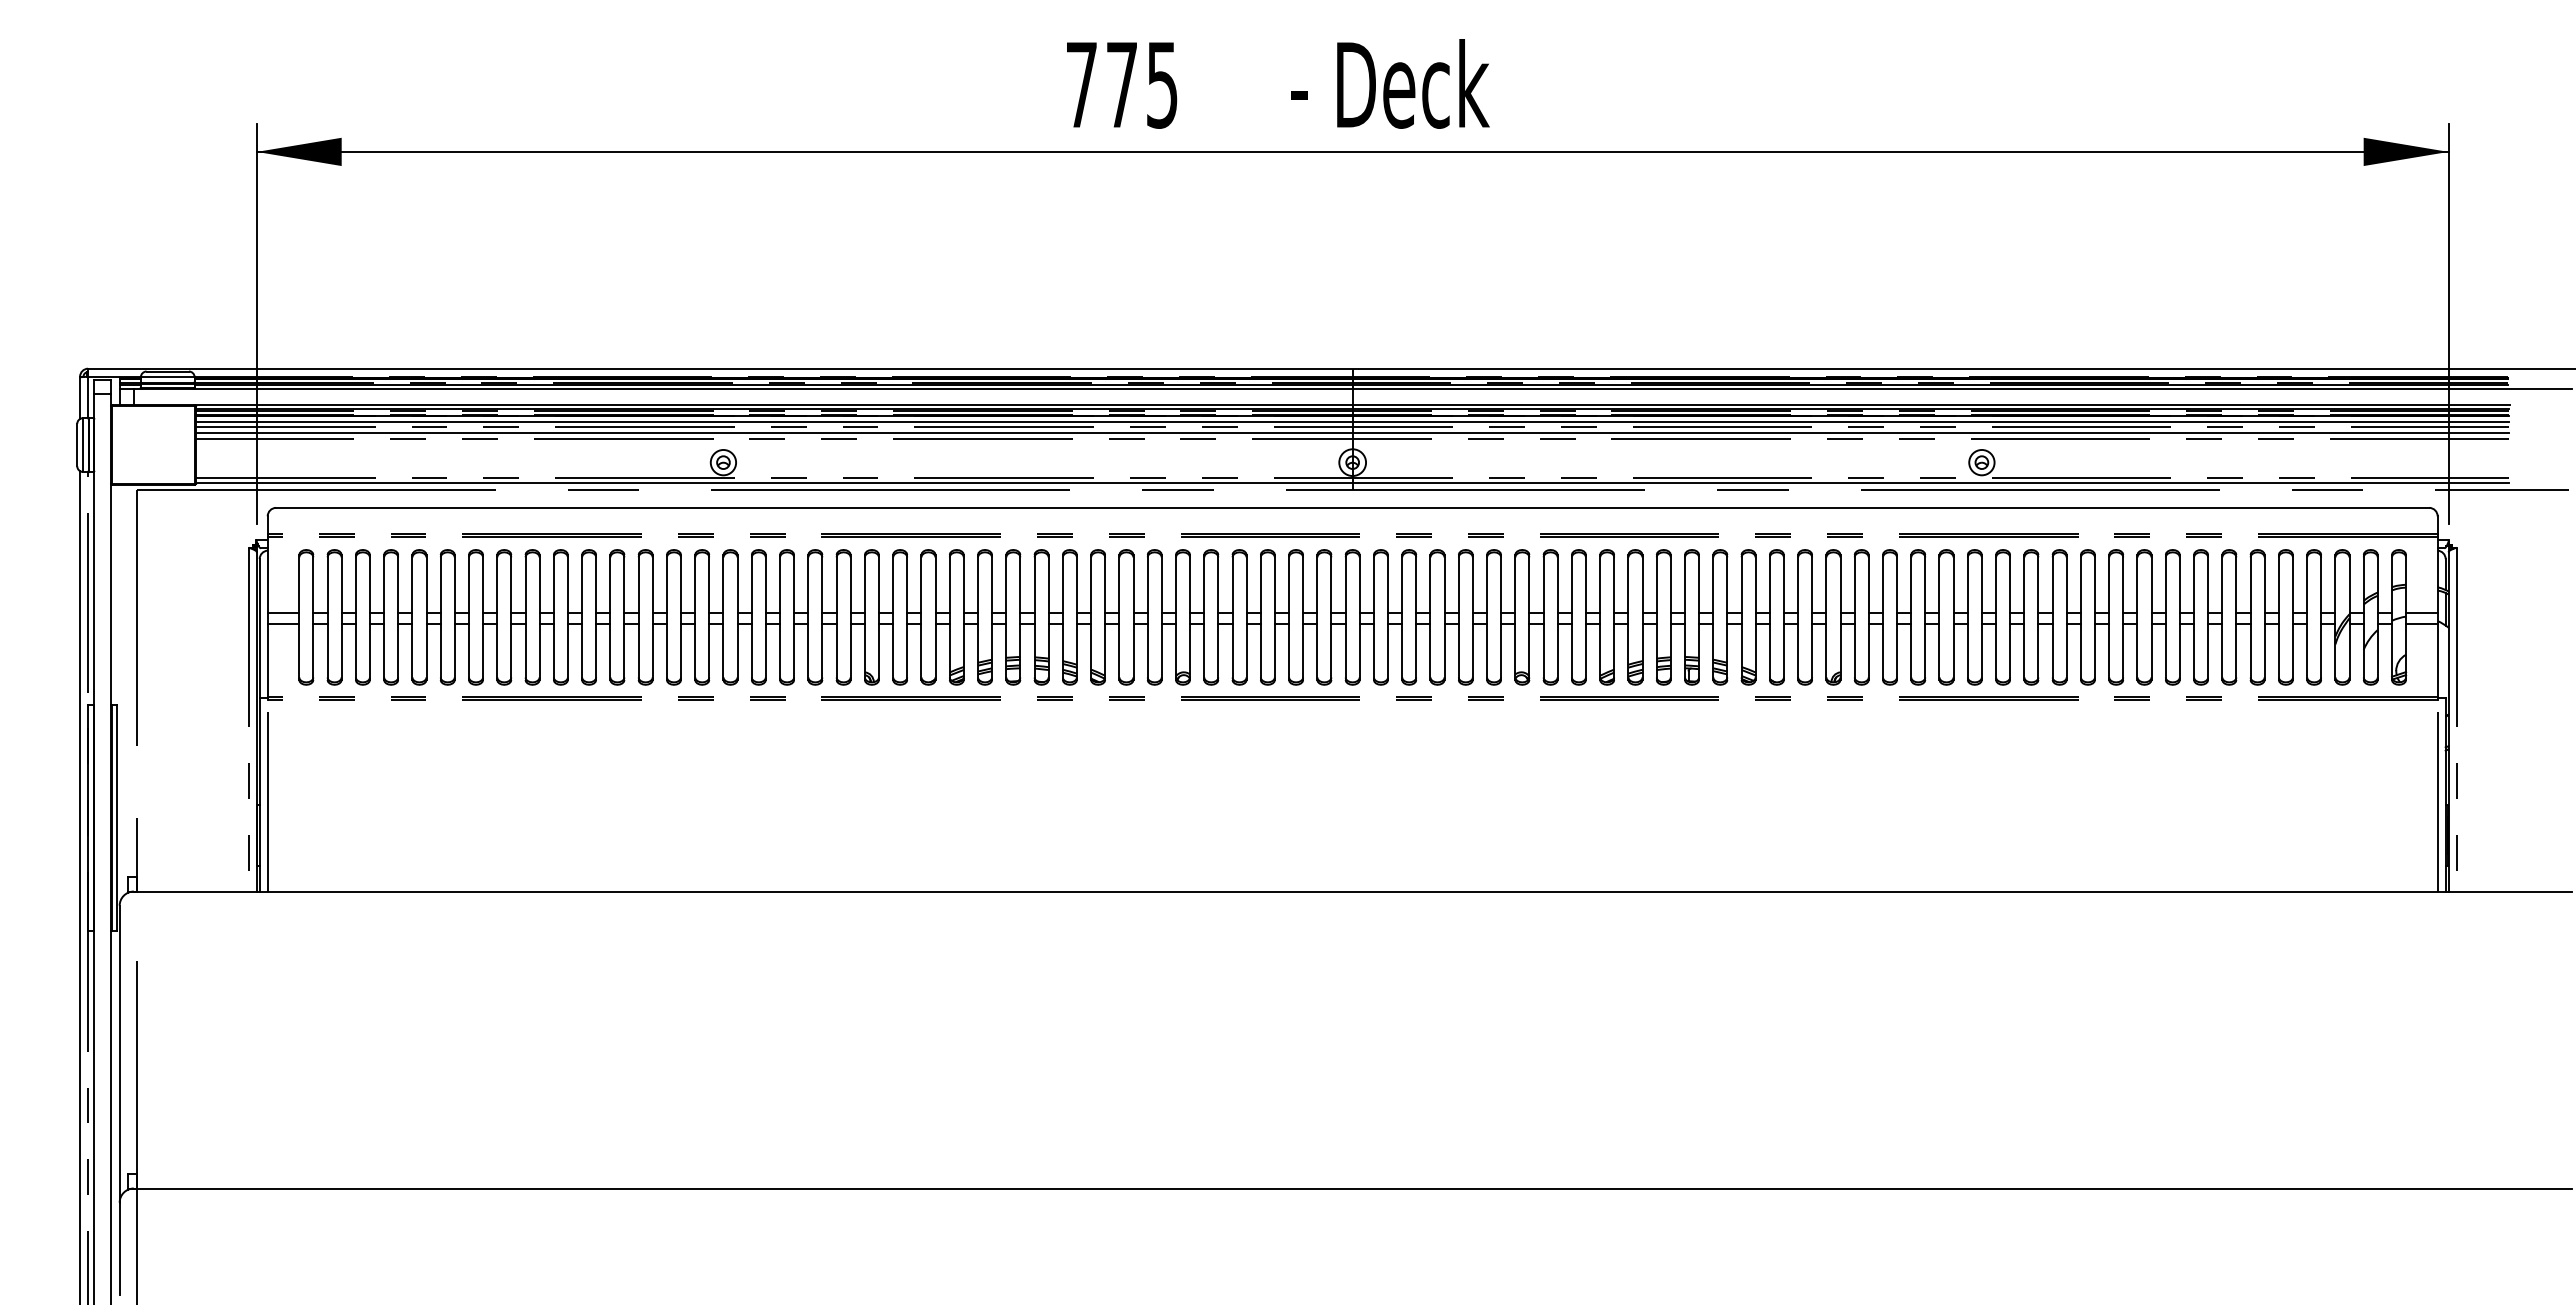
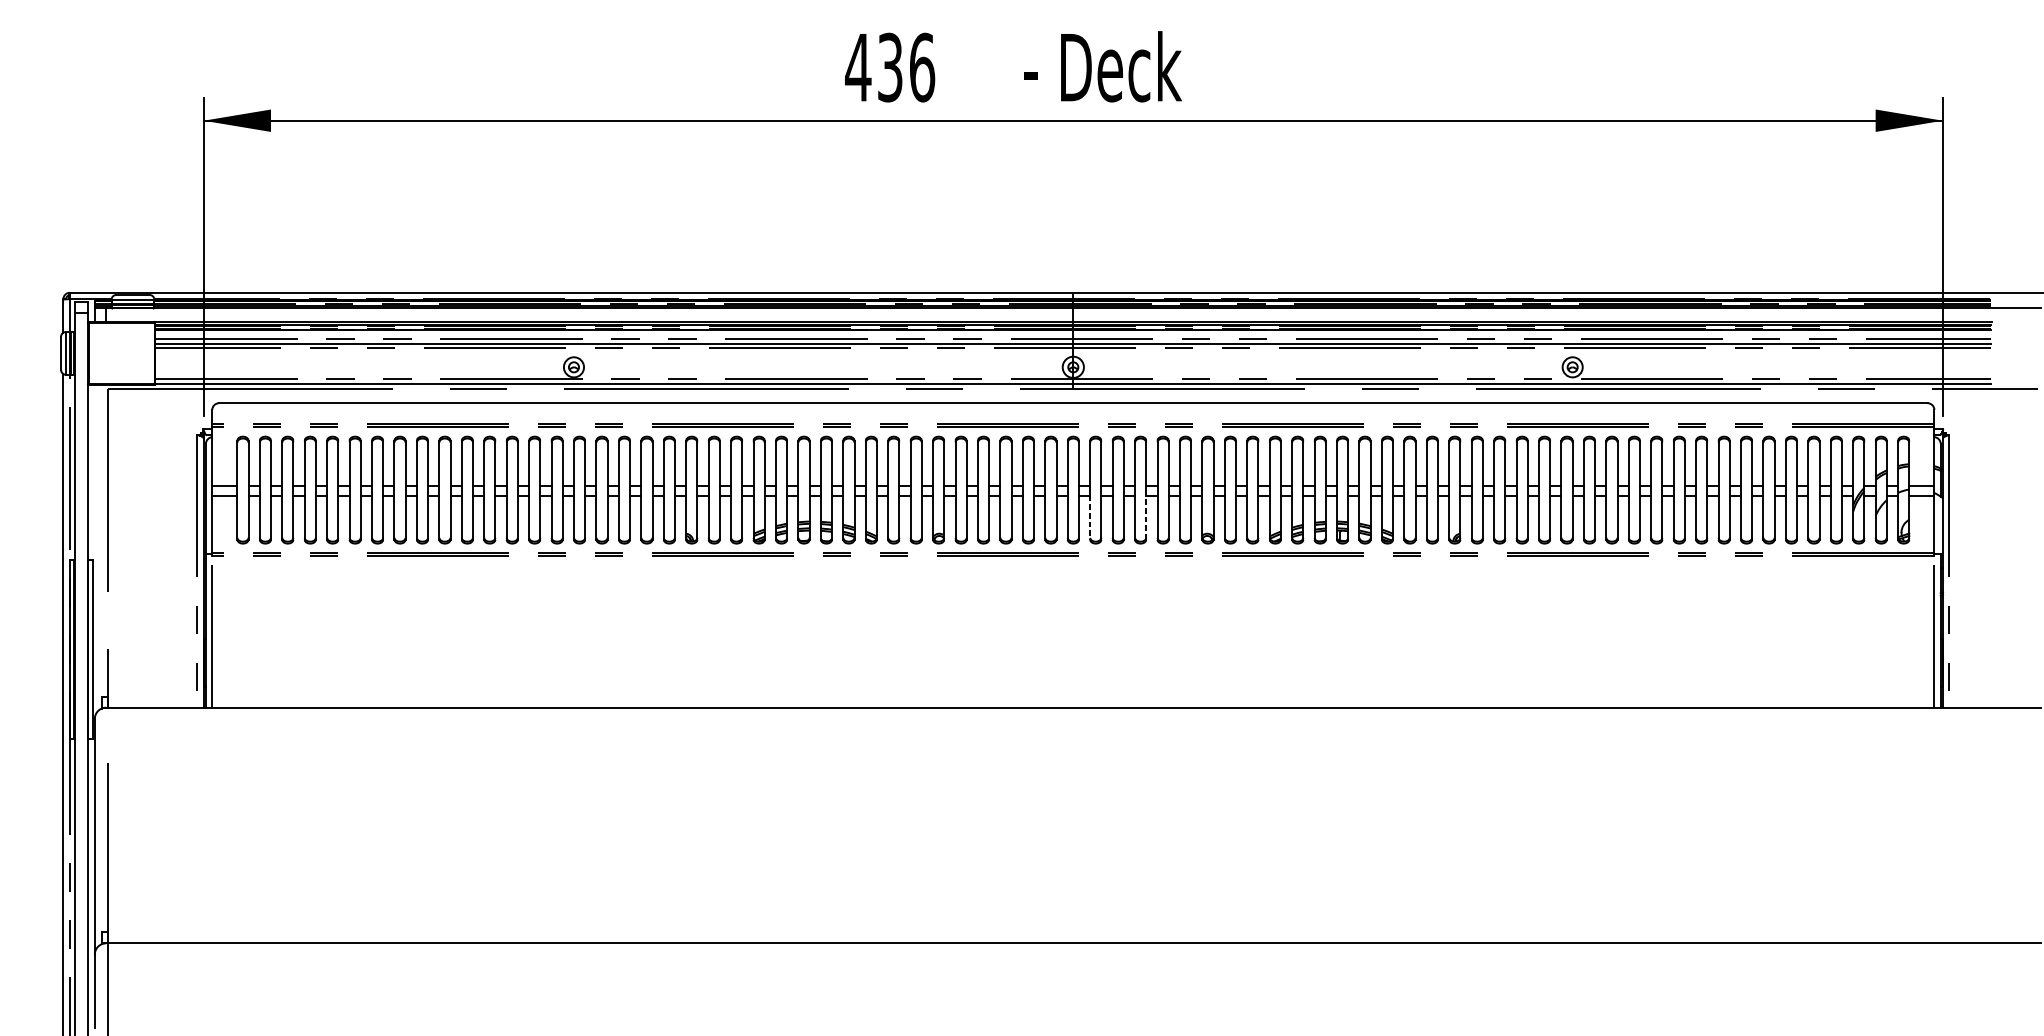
text: (1121, 84) -> (889, 67), 775 -> 436
line: (1352, 421) -> (1073, 334), removed
line: (1373, 652) -> (1089, 518), solid -> dashed
line: (1444, 652) -> (1146, 518), solid -> dashed

